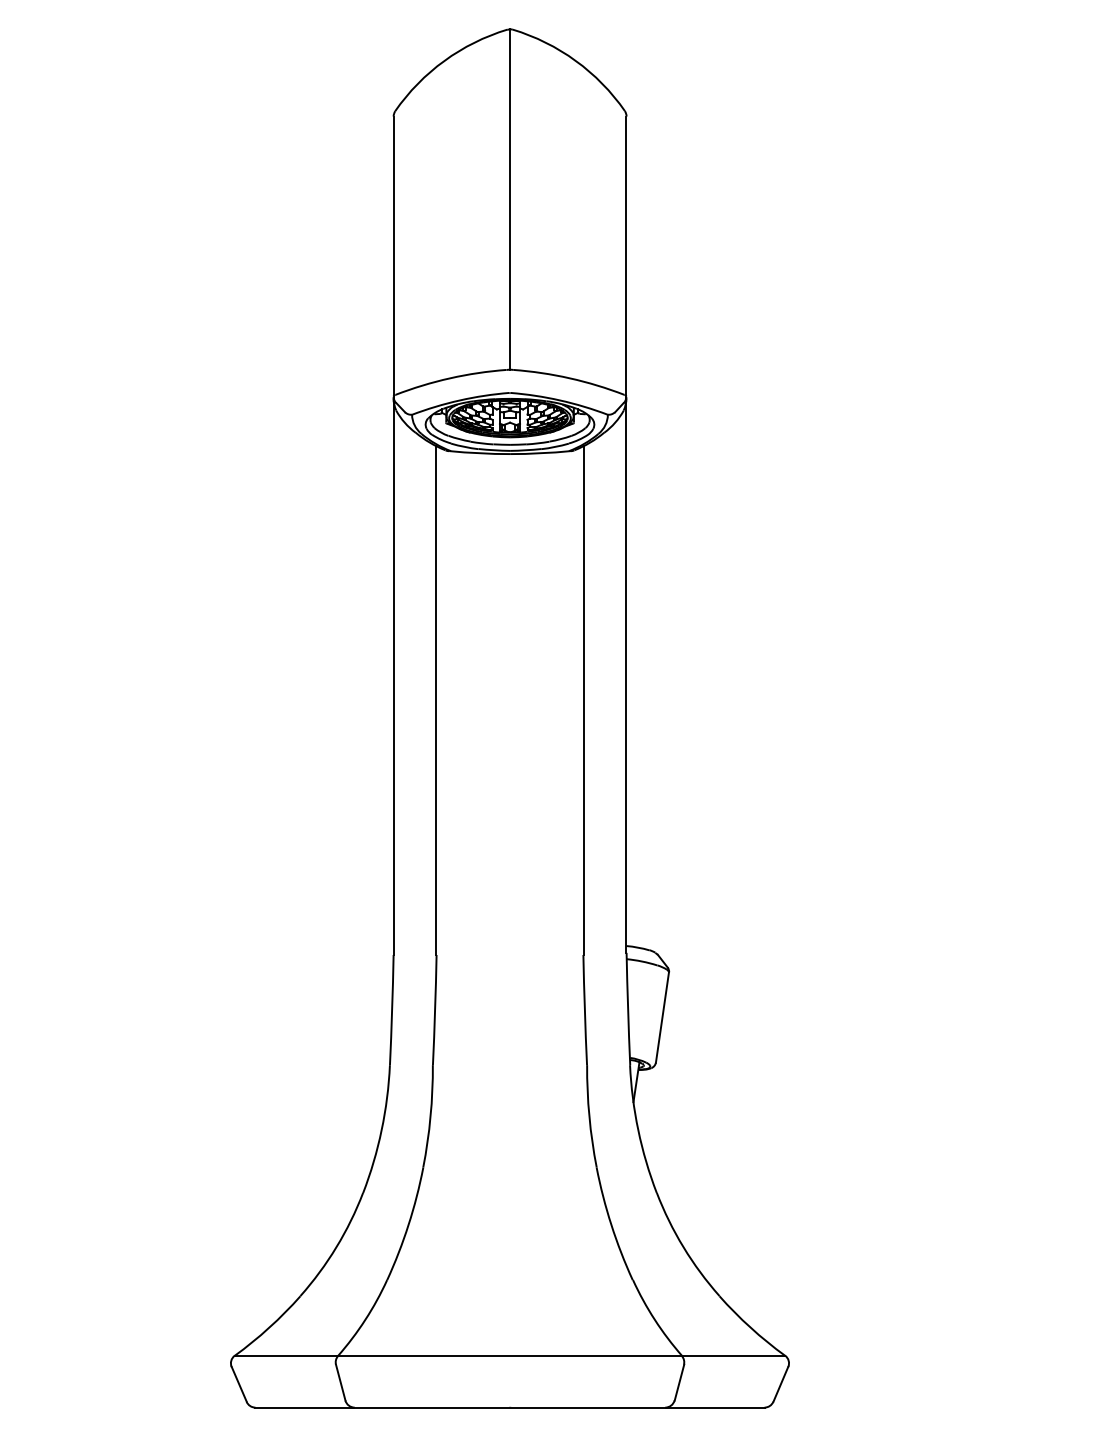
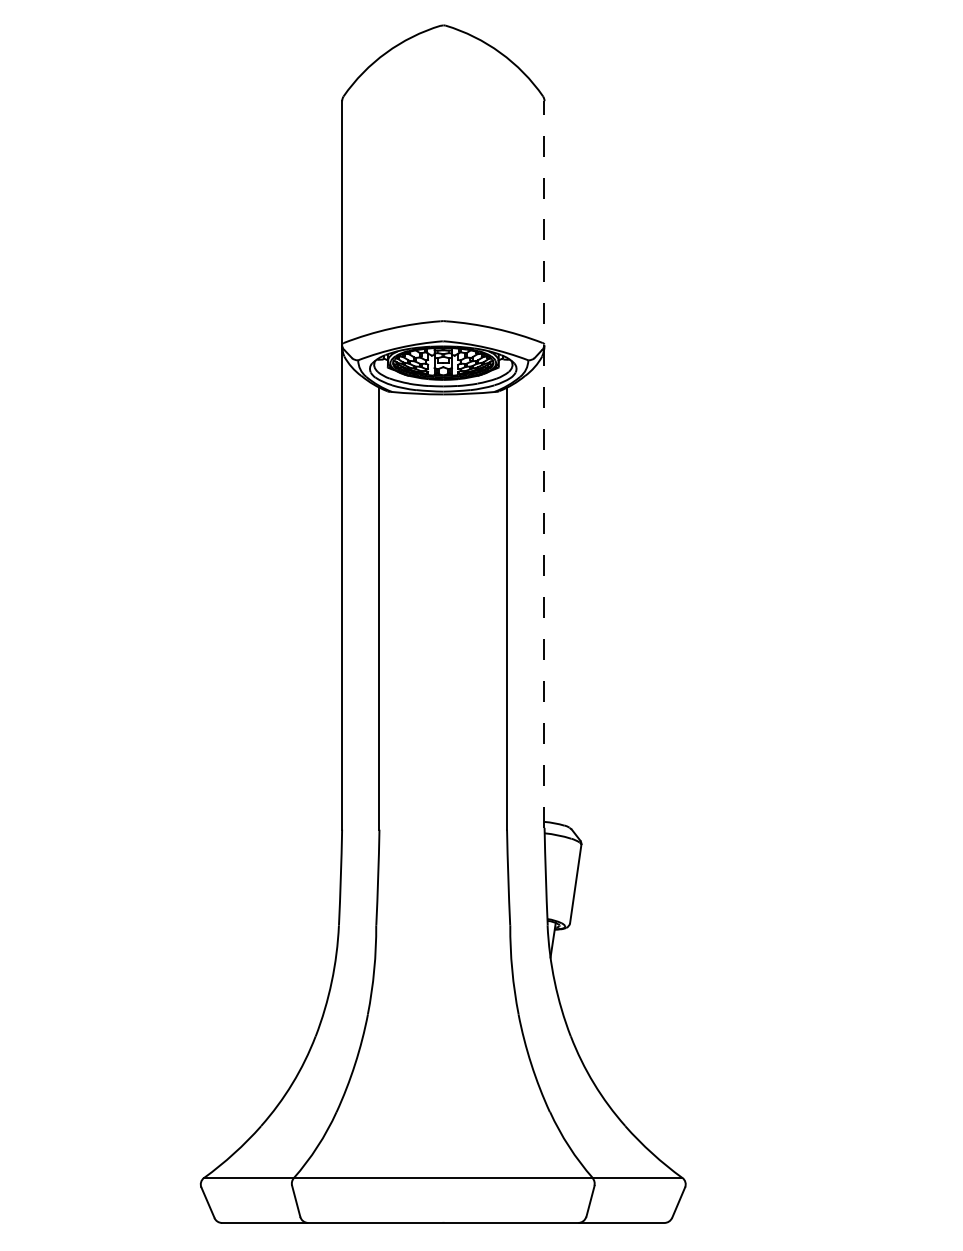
line: (510, 199) -> (443, 173), removed
line: (626, 534) -> (544, 464), solid -> dashed

